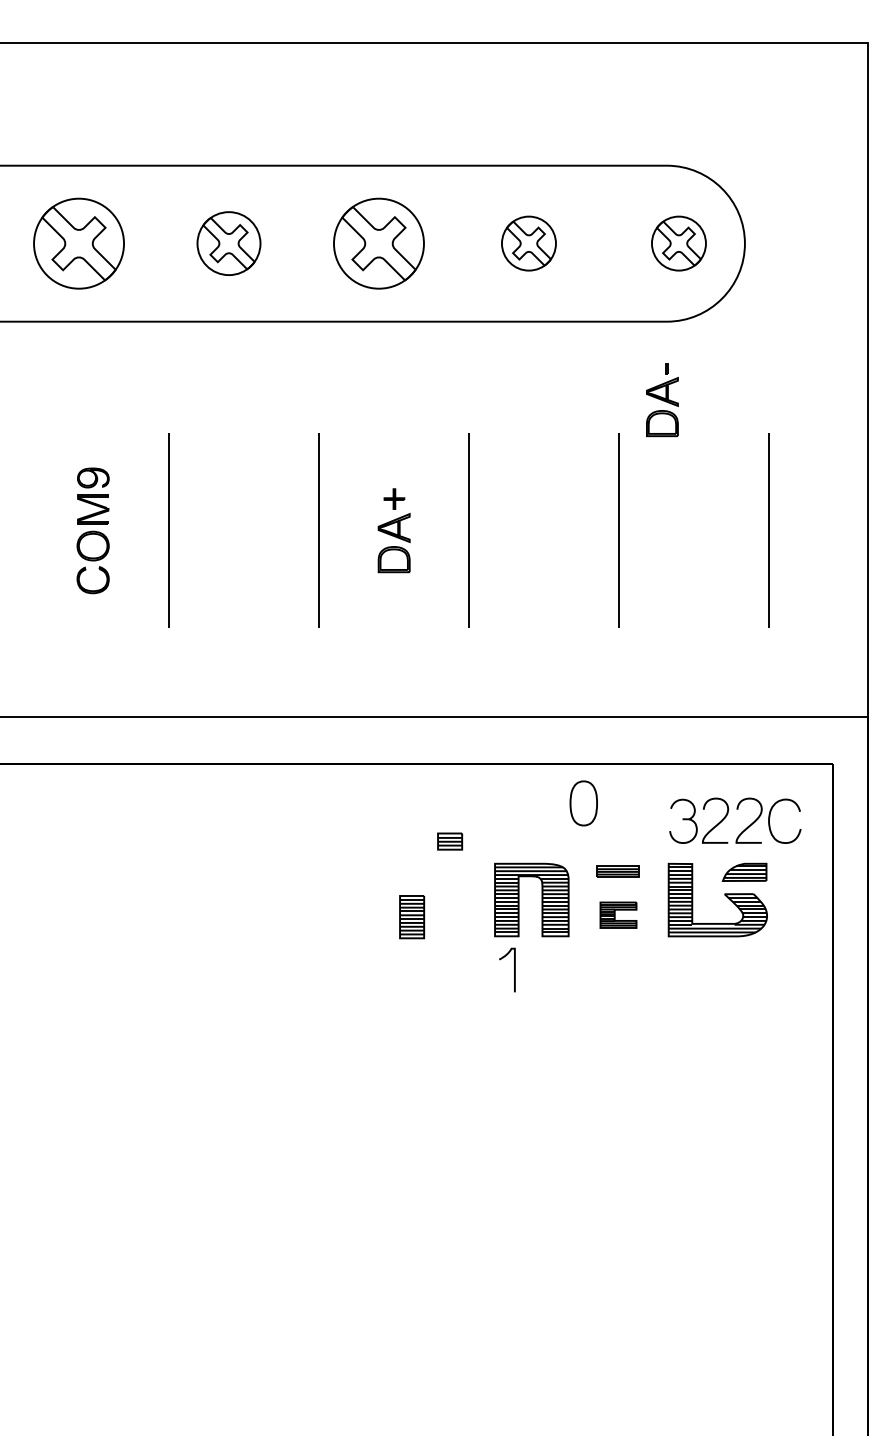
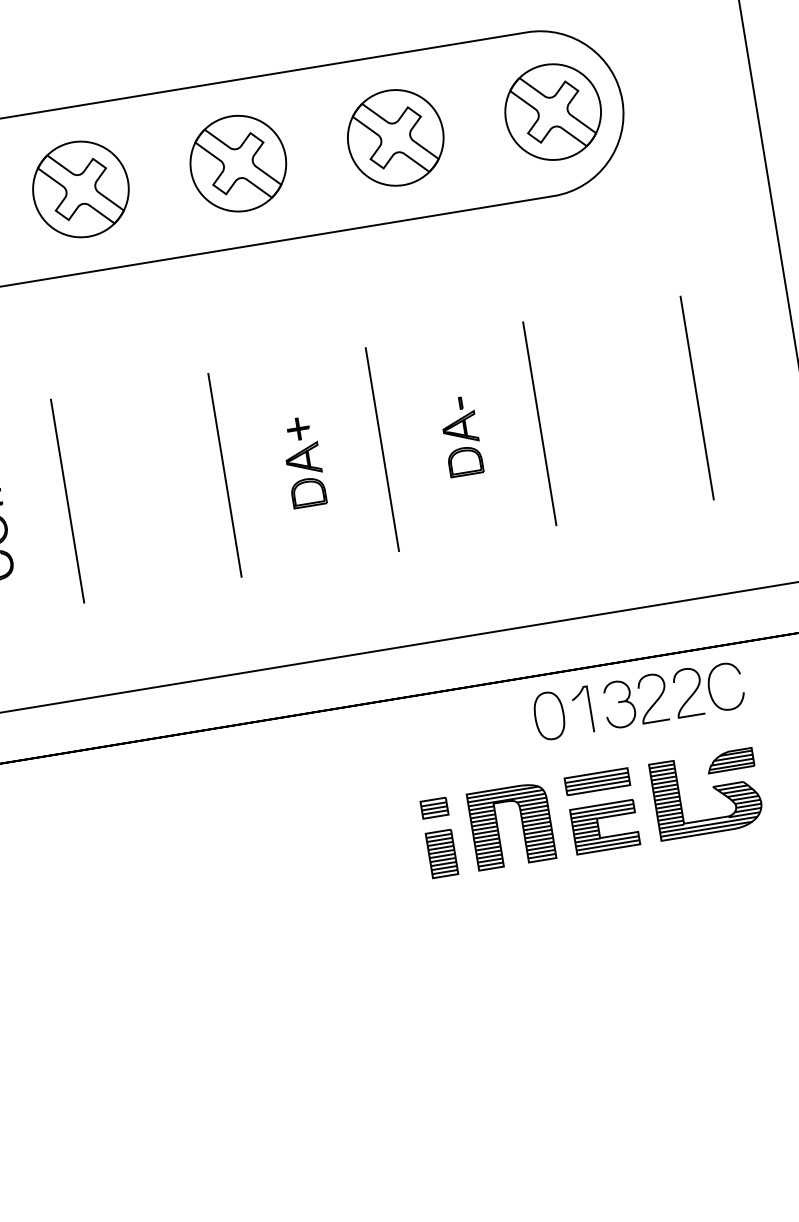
part: (228, 243) -> (80, 189), size x1.43
part: (528, 243) -> (395, 137), size x1.67
part: (678, 243) -> (552, 112), size x1.67
part: (662, 400) -> (461, 437), moved
part: (727, 815) -> (664, 690), moved
part: (450, 841) -> (434, 808), moved
part: (617, 871) -> (596, 781), size x1.43
part: (618, 915) -> (605, 827), size x1.67
part: (412, 917) -> (442, 854), moved
curve: (514, 969) -> (589, 708), moved

